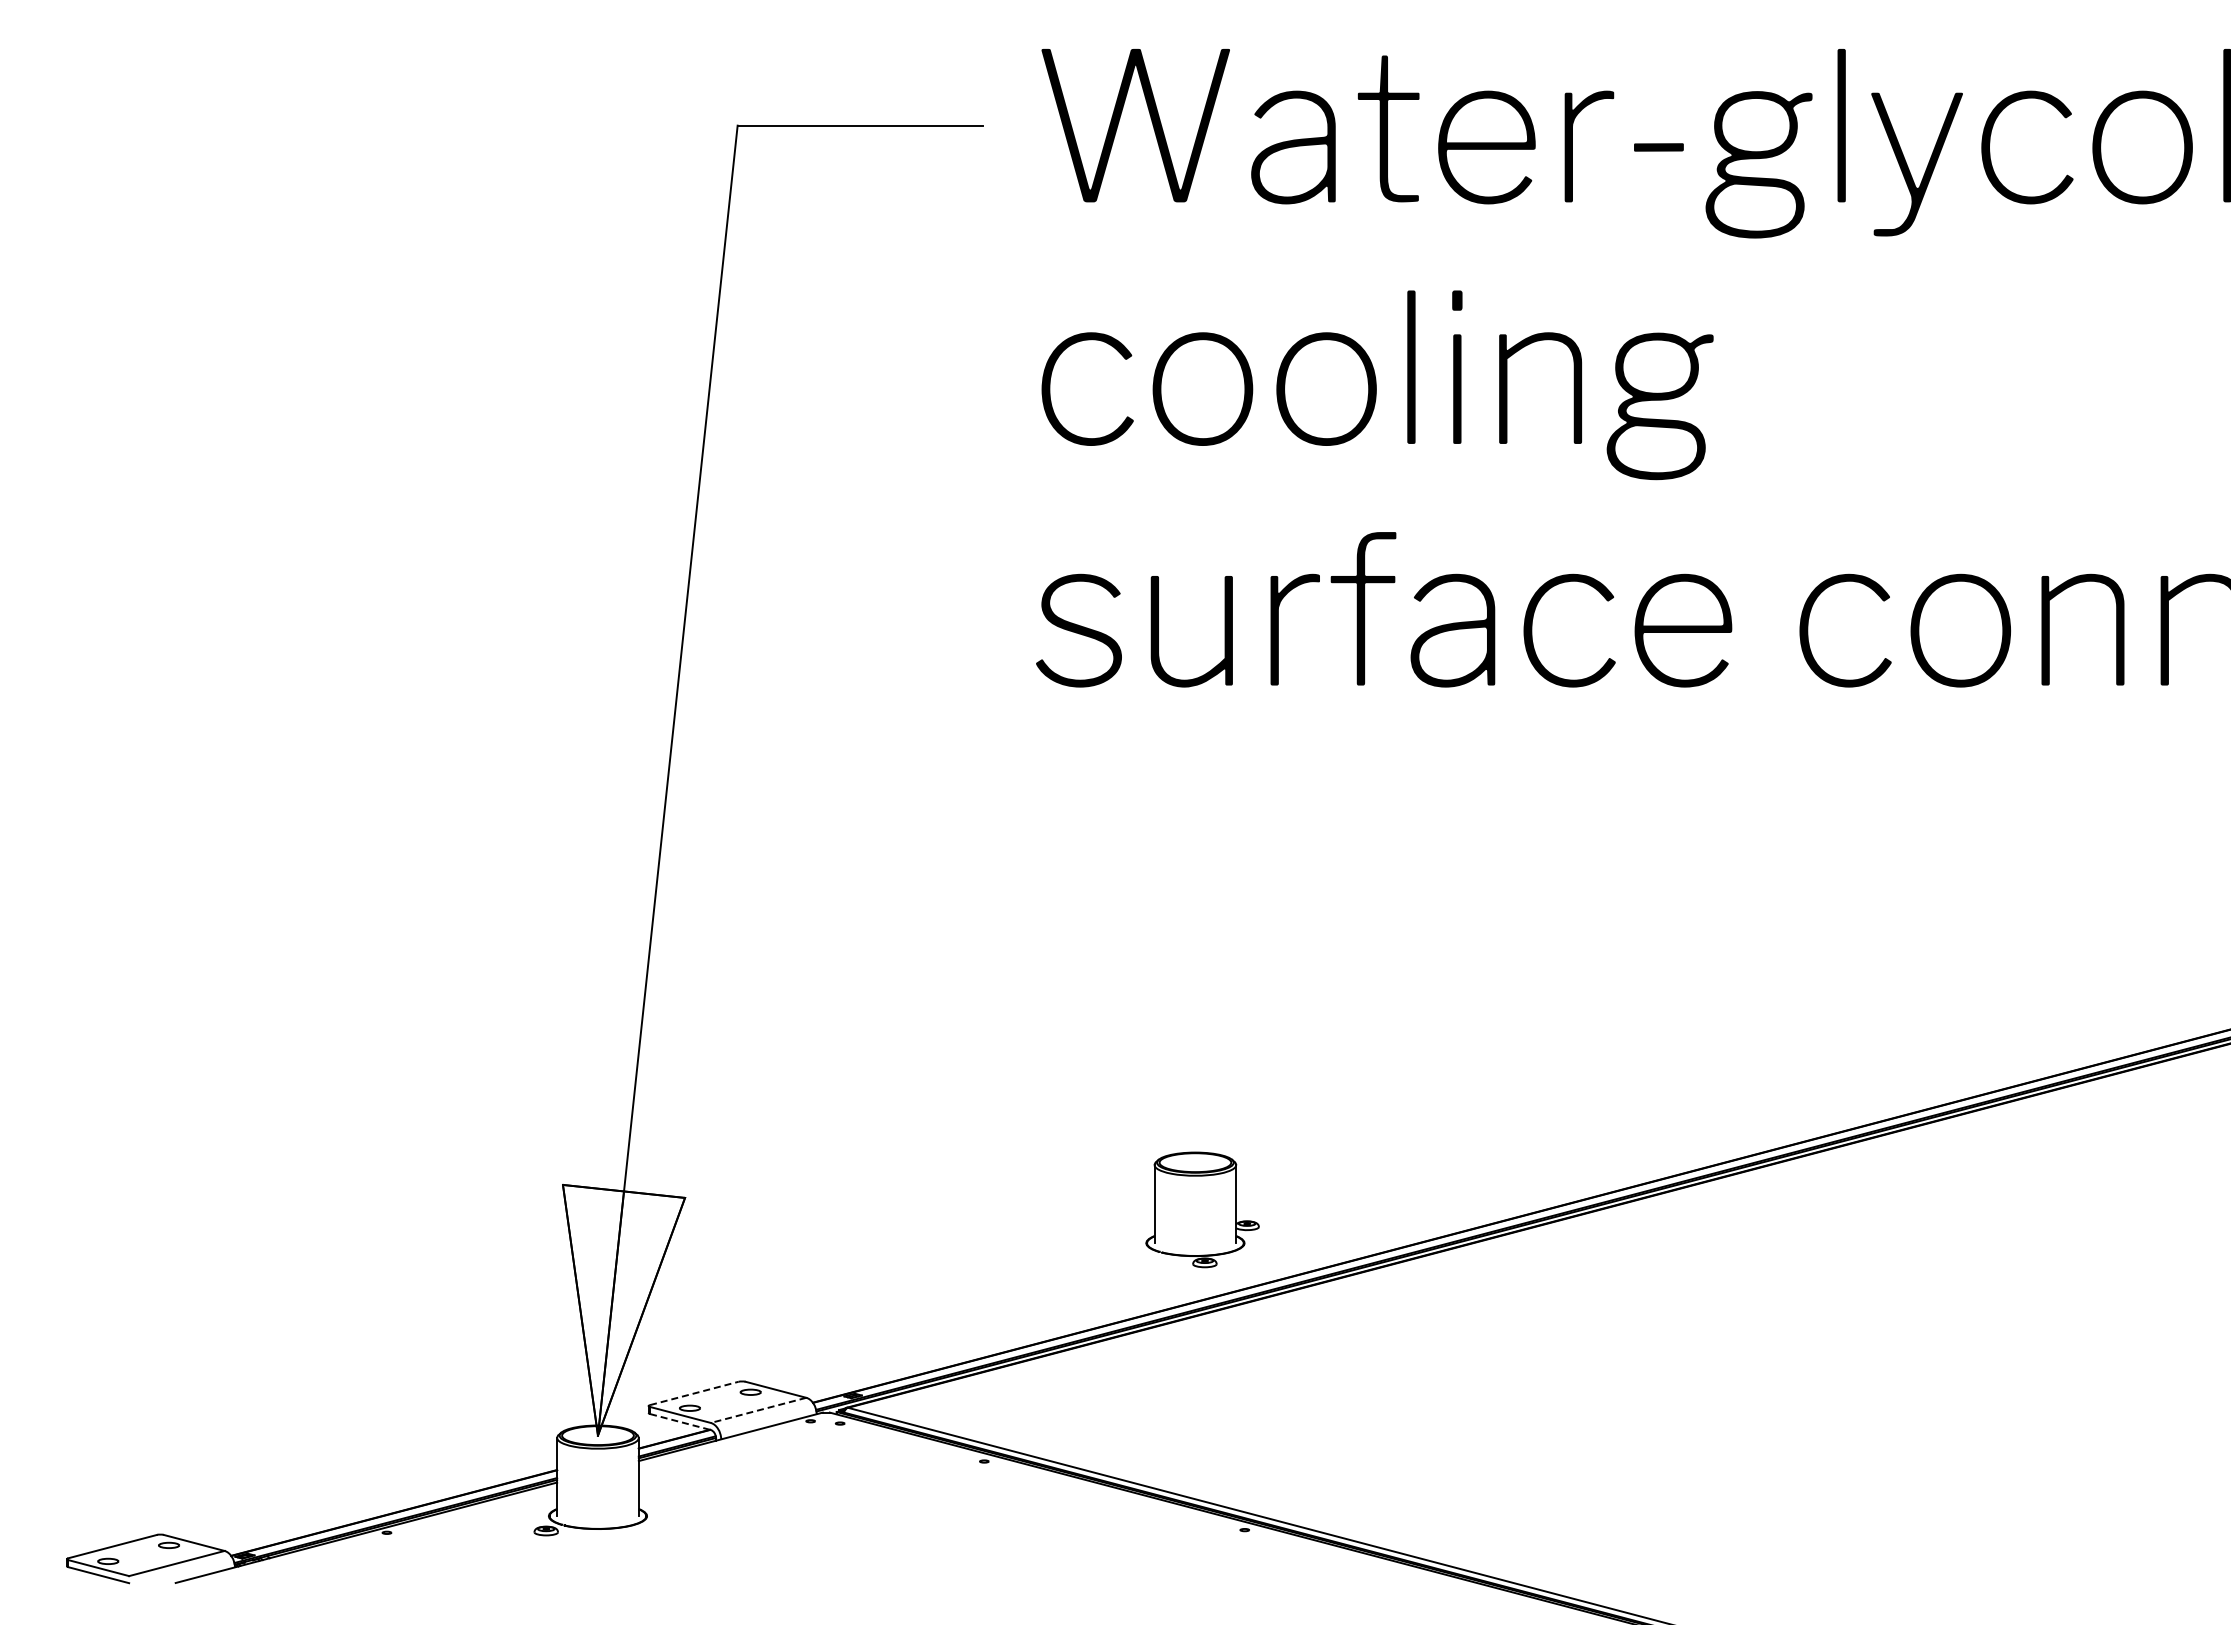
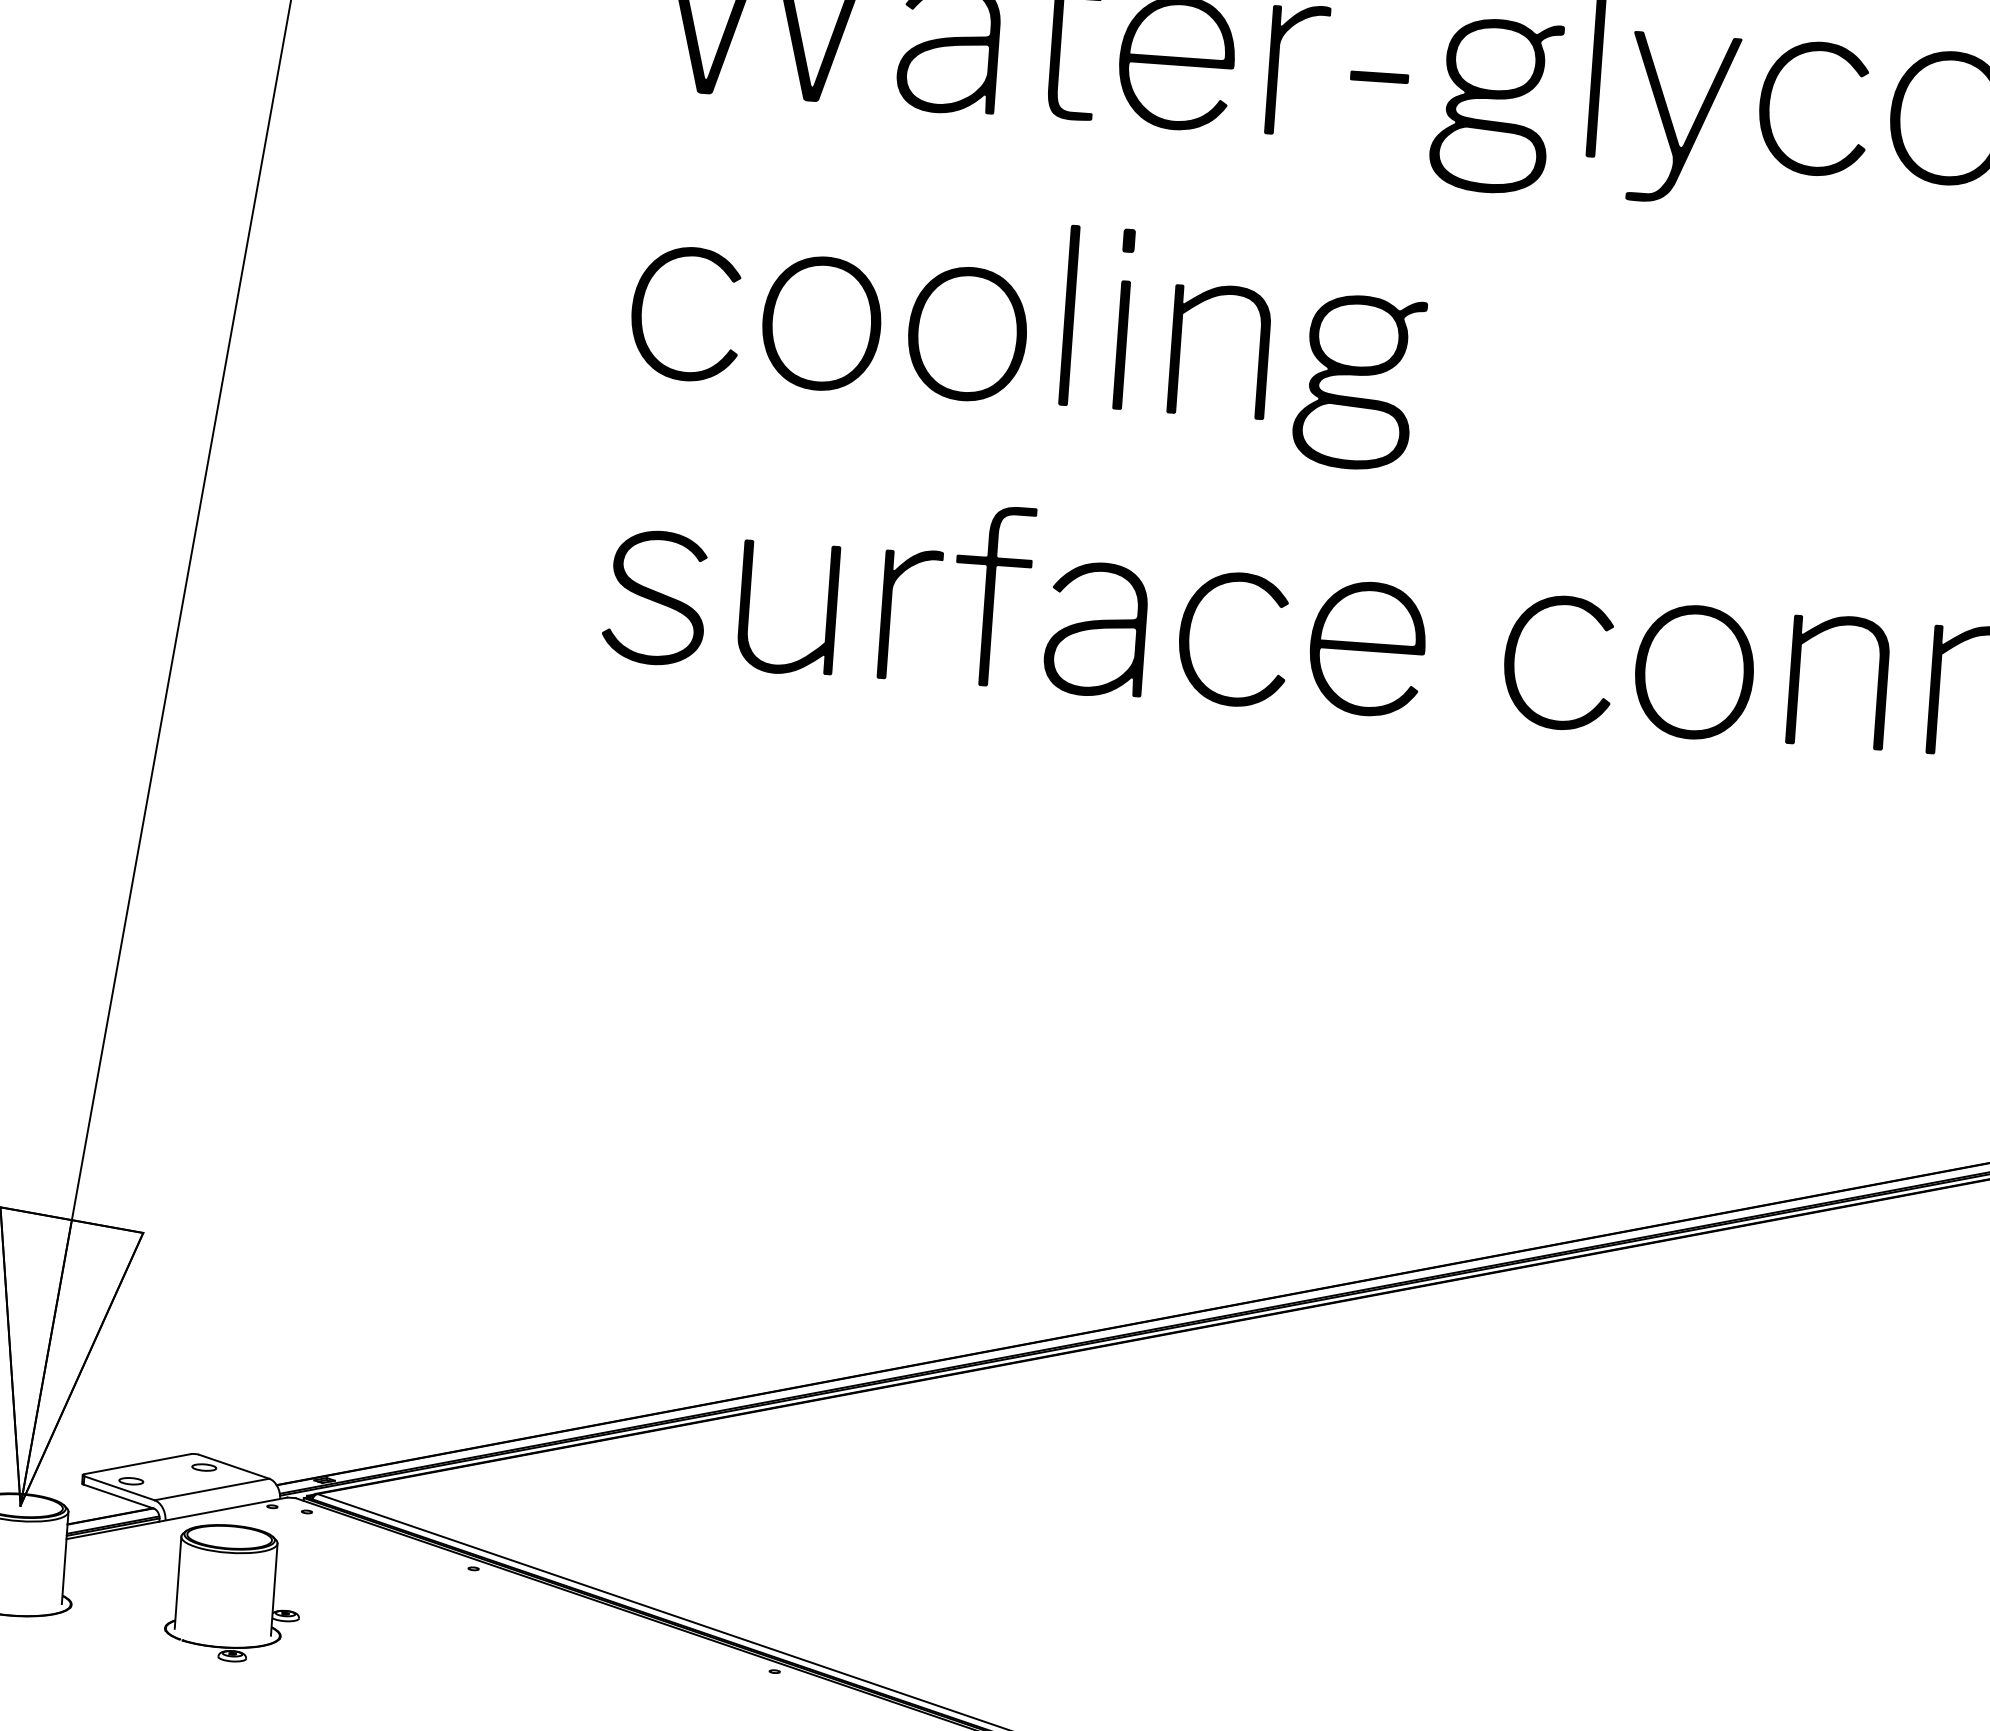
part: (1202, 1209) -> (234, 1593), moved
line: (694, 1393) -> (137, 1464), dashed -> solid
line: (758, 1410) -> (211, 1489), dashed -> solid
line: (680, 1422) -> (118, 1497), dashed -> solid

